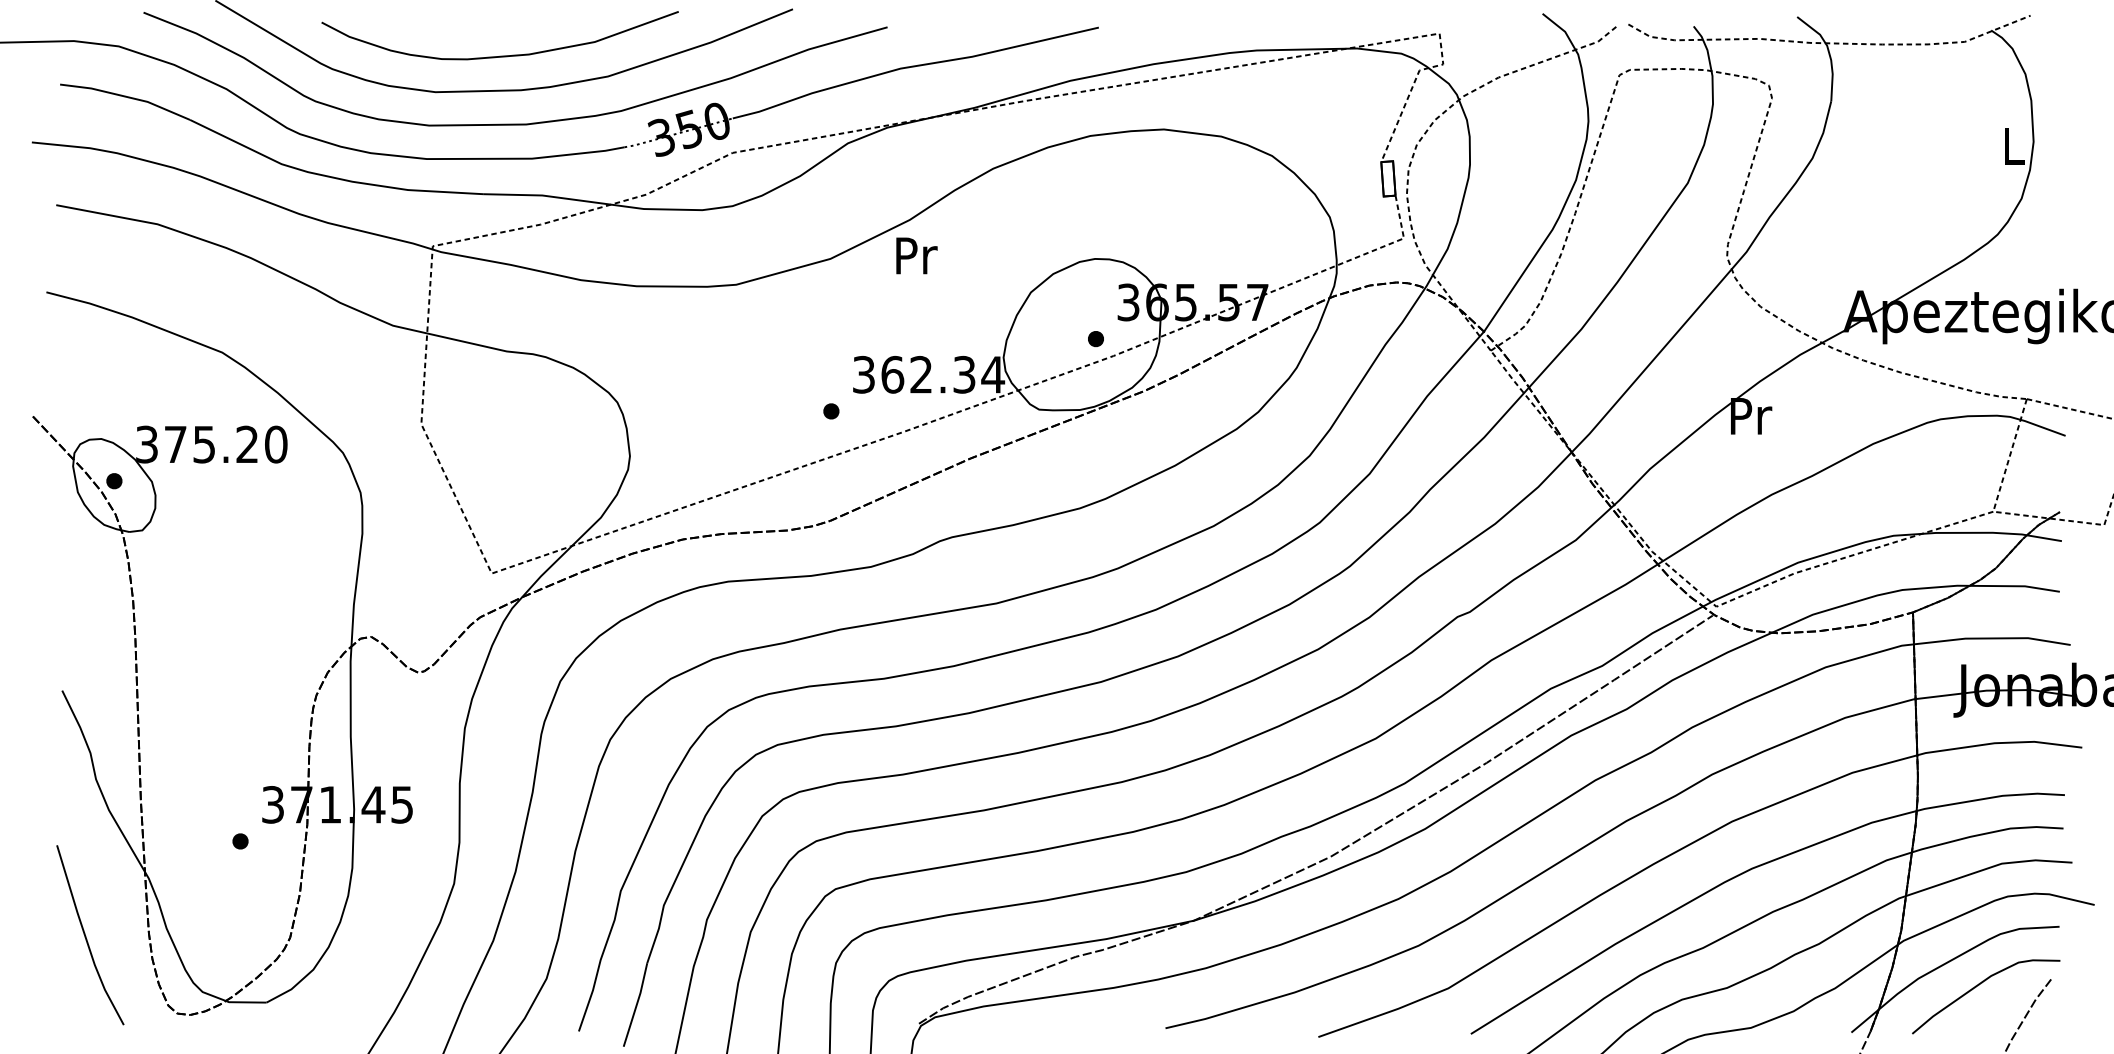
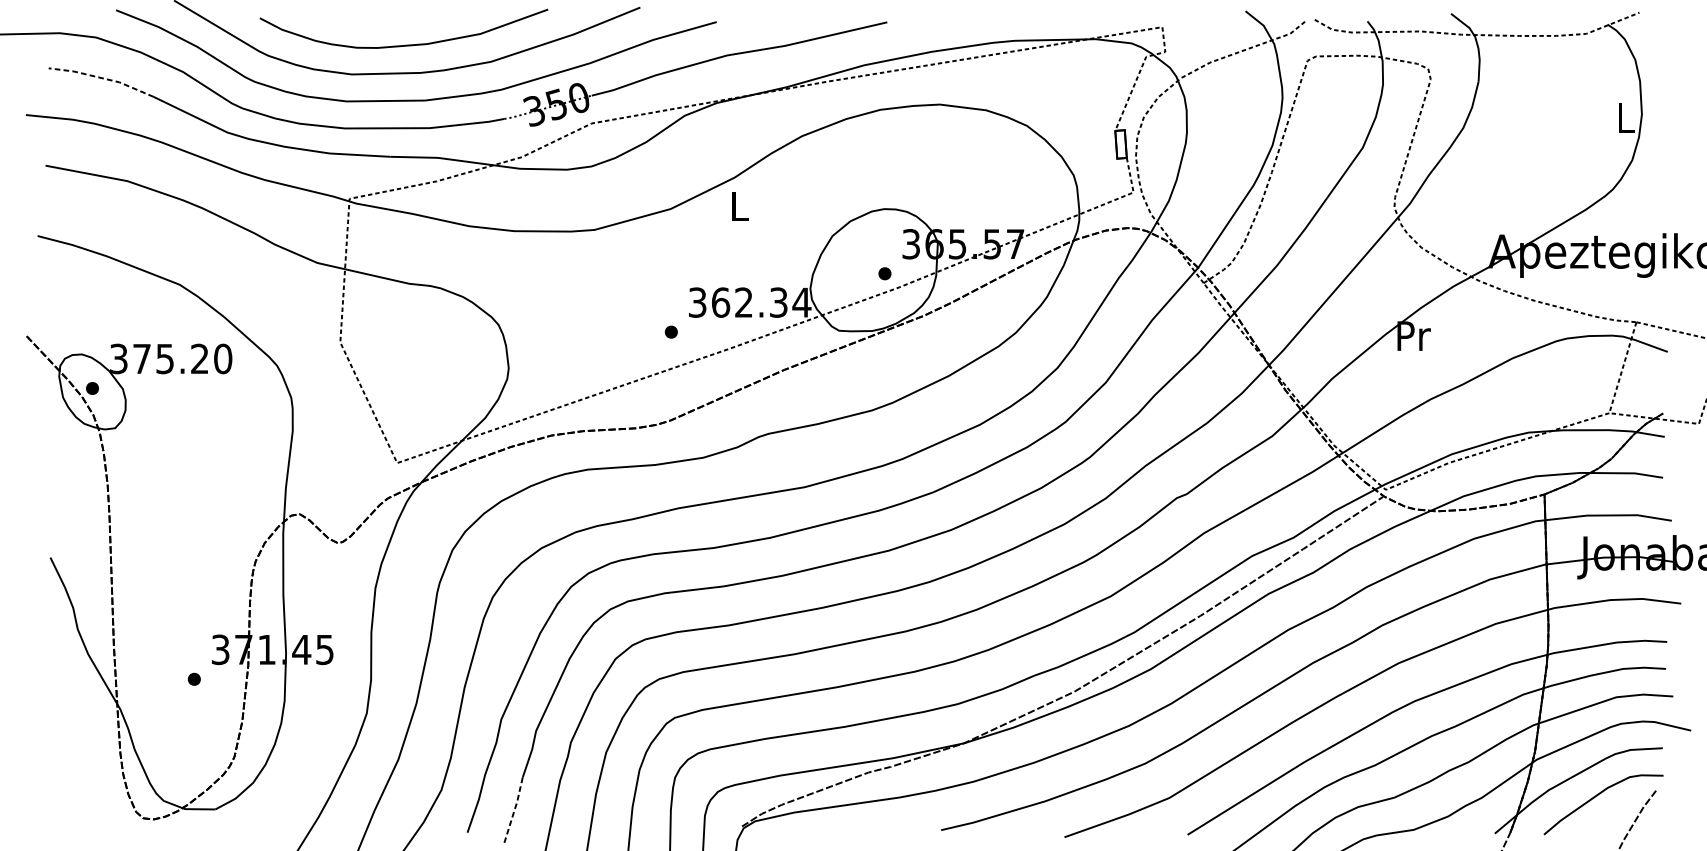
line: (126, 96) -> (102, 77), solid -> dashed
text: (916, 255) -> (740, 206), Pr -> L
line: (86, 936) -> (70, 756), removed
line: (636, 1005) -> (514, 811), solid -> dashed

